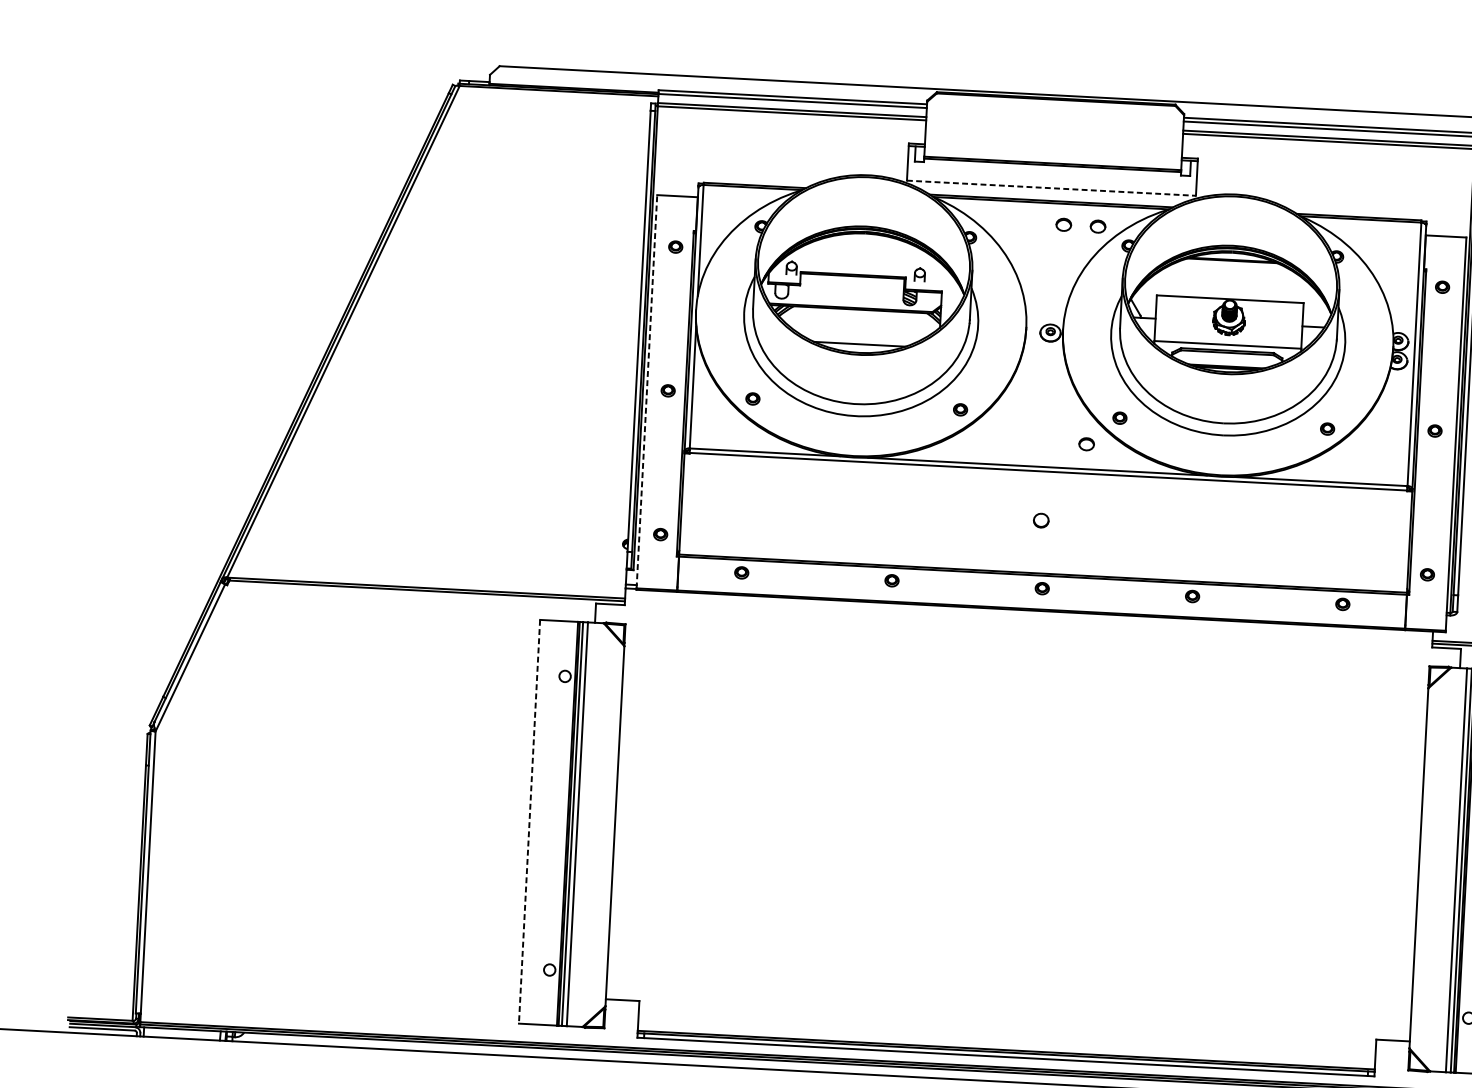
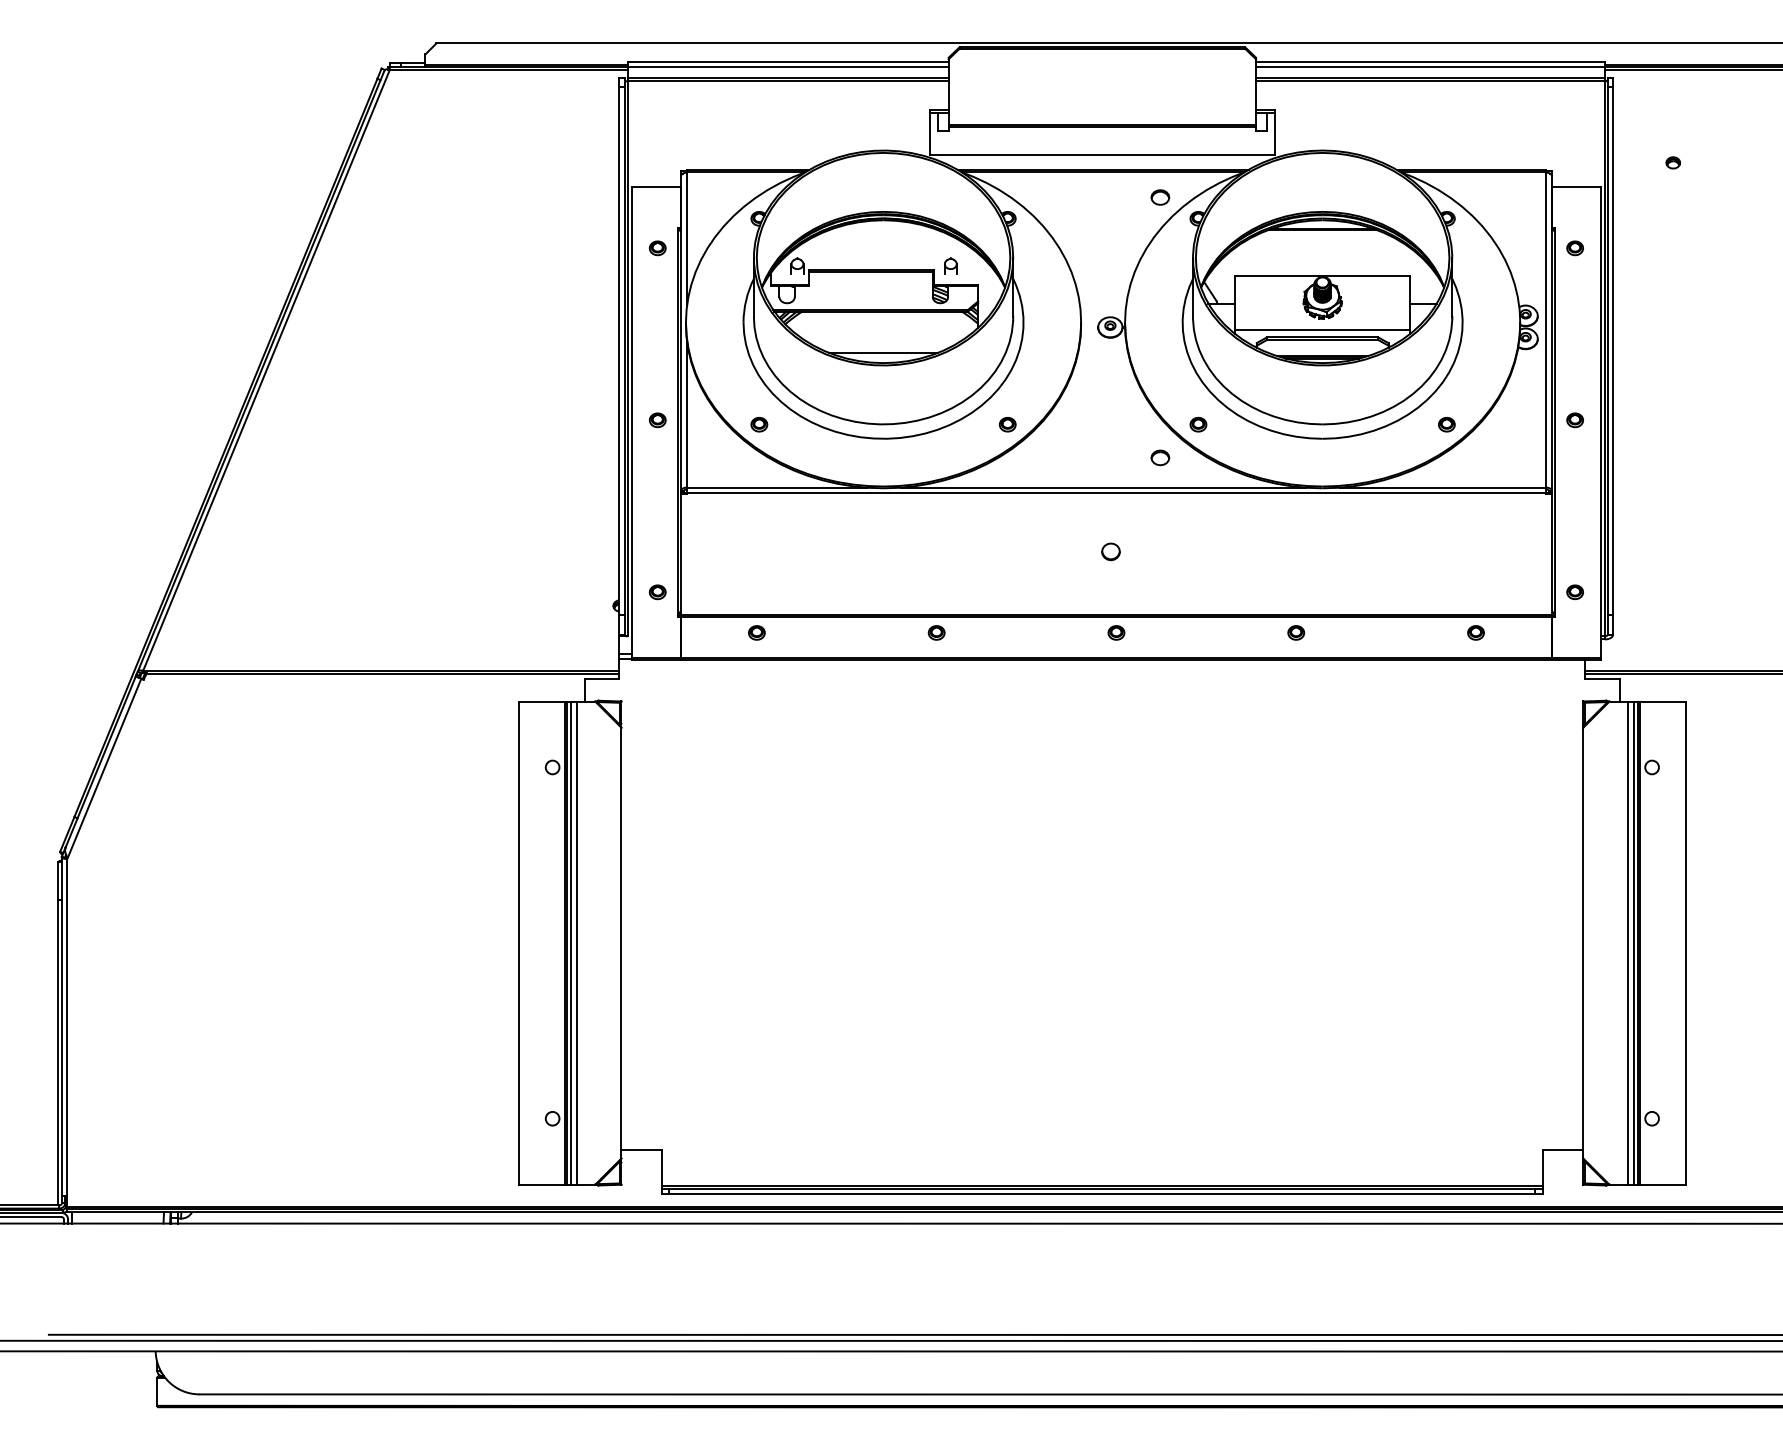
line: (1051, 188) -> (1102, 154), dashed -> solid
part: (1063, 224) -> (1119, 197), removed
line: (646, 391) -> (632, 422), dashed -> solid
line: (529, 822) -> (519, 943), dashed -> solid

